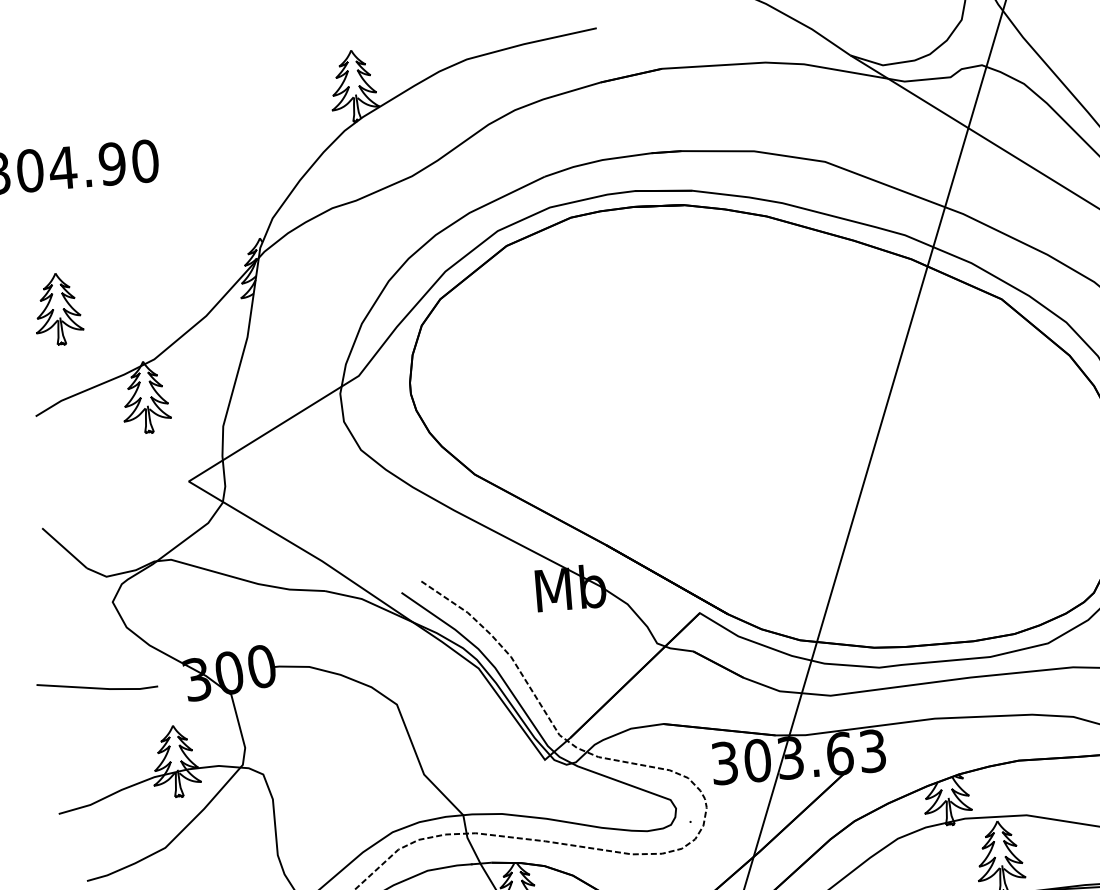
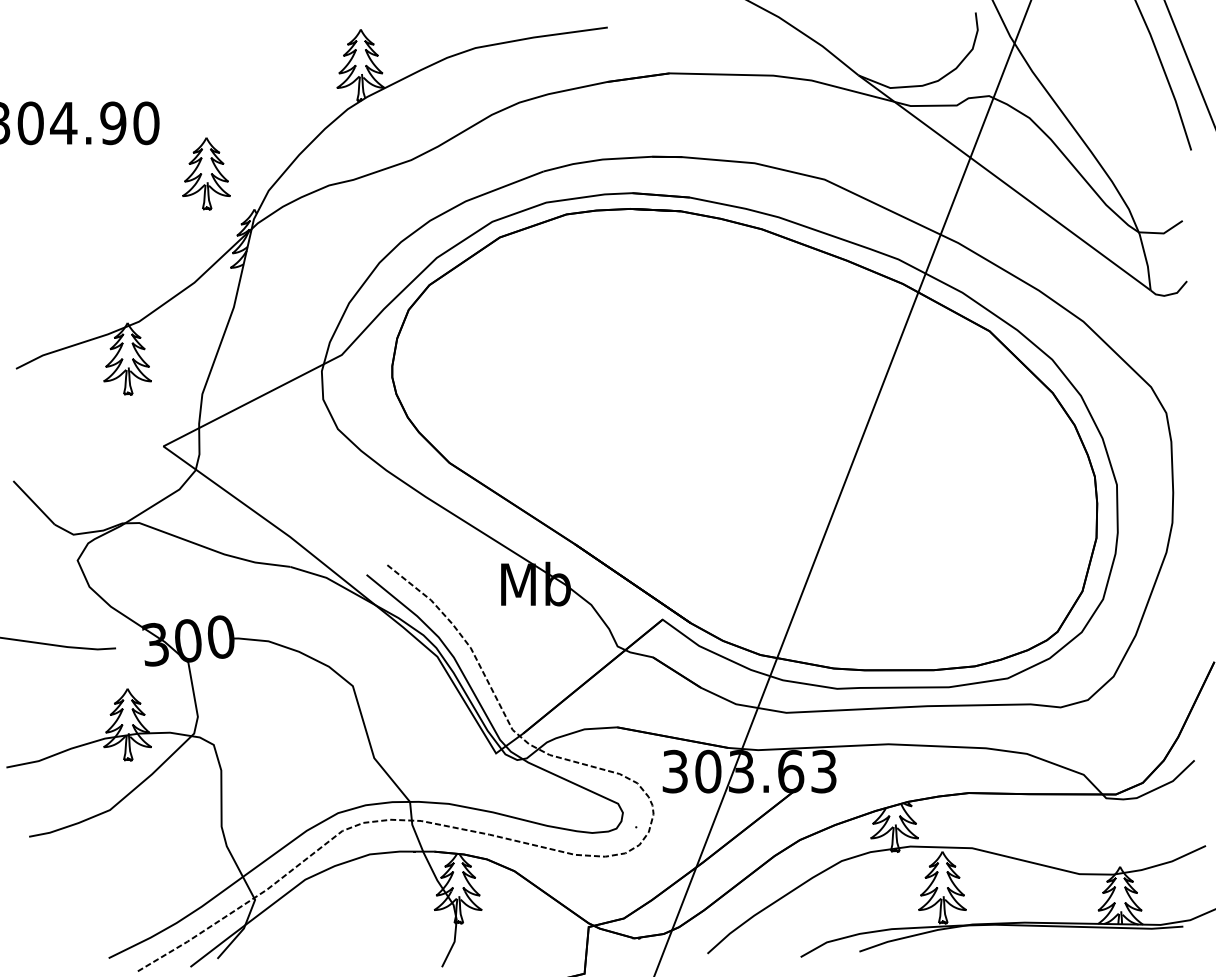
part: (58, 308) -> (206, 173), moved

